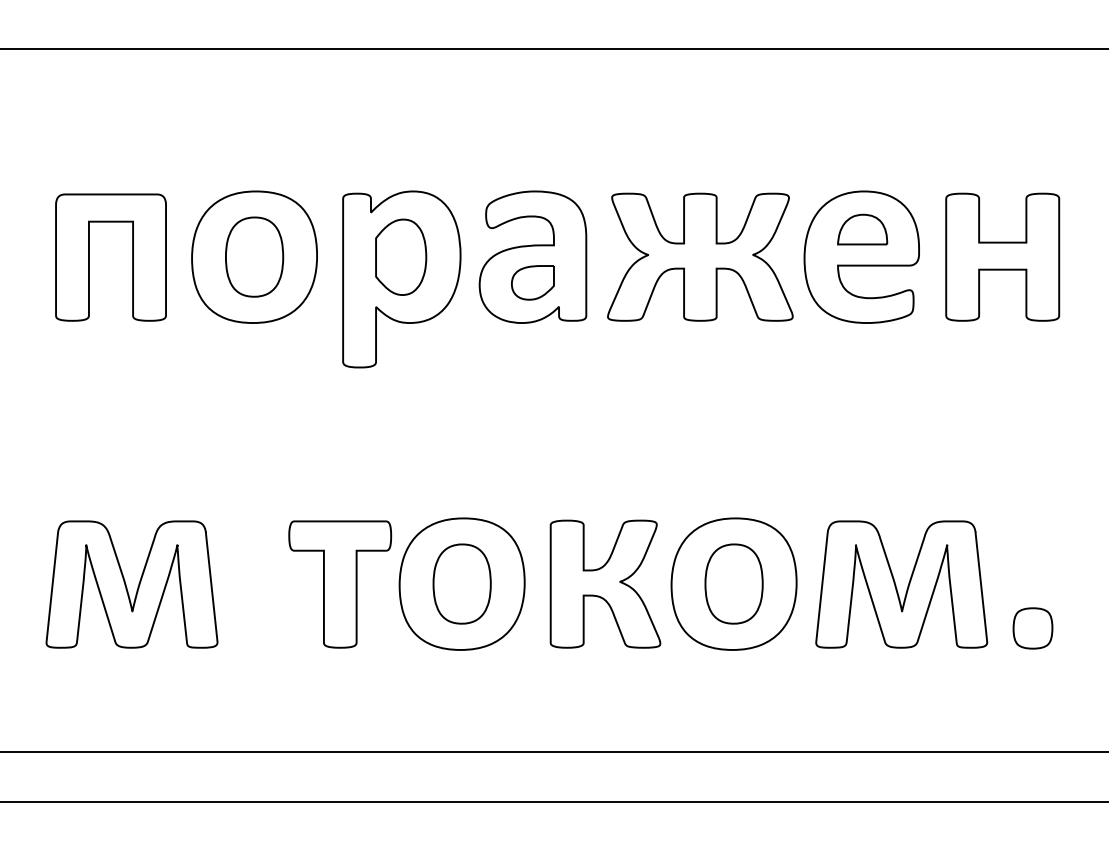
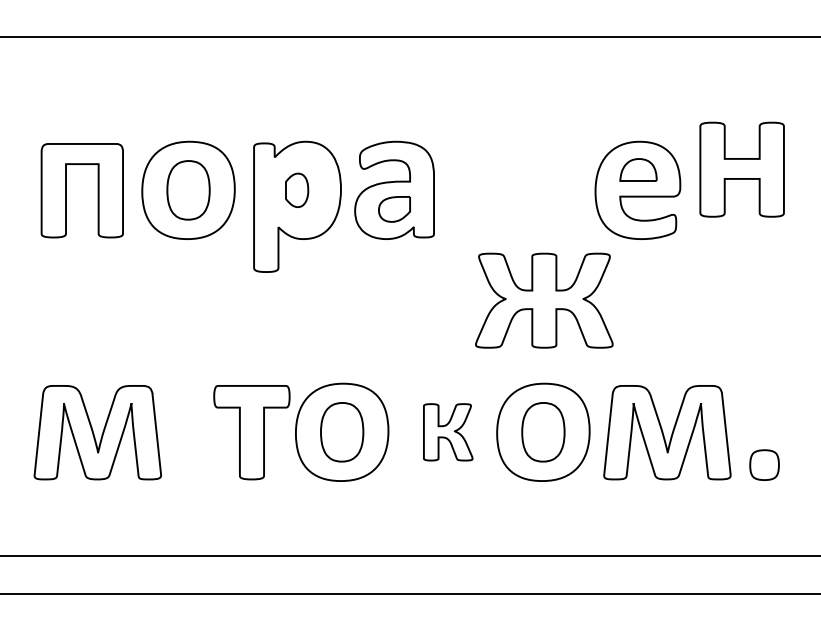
part: (401, 256) -> (297, 189), size x0.6
part: (700, 256) -> (544, 300), moved
part: (1002, 256) -> (742, 169), moved
part: (605, 583) -> (448, 431), size x0.6

